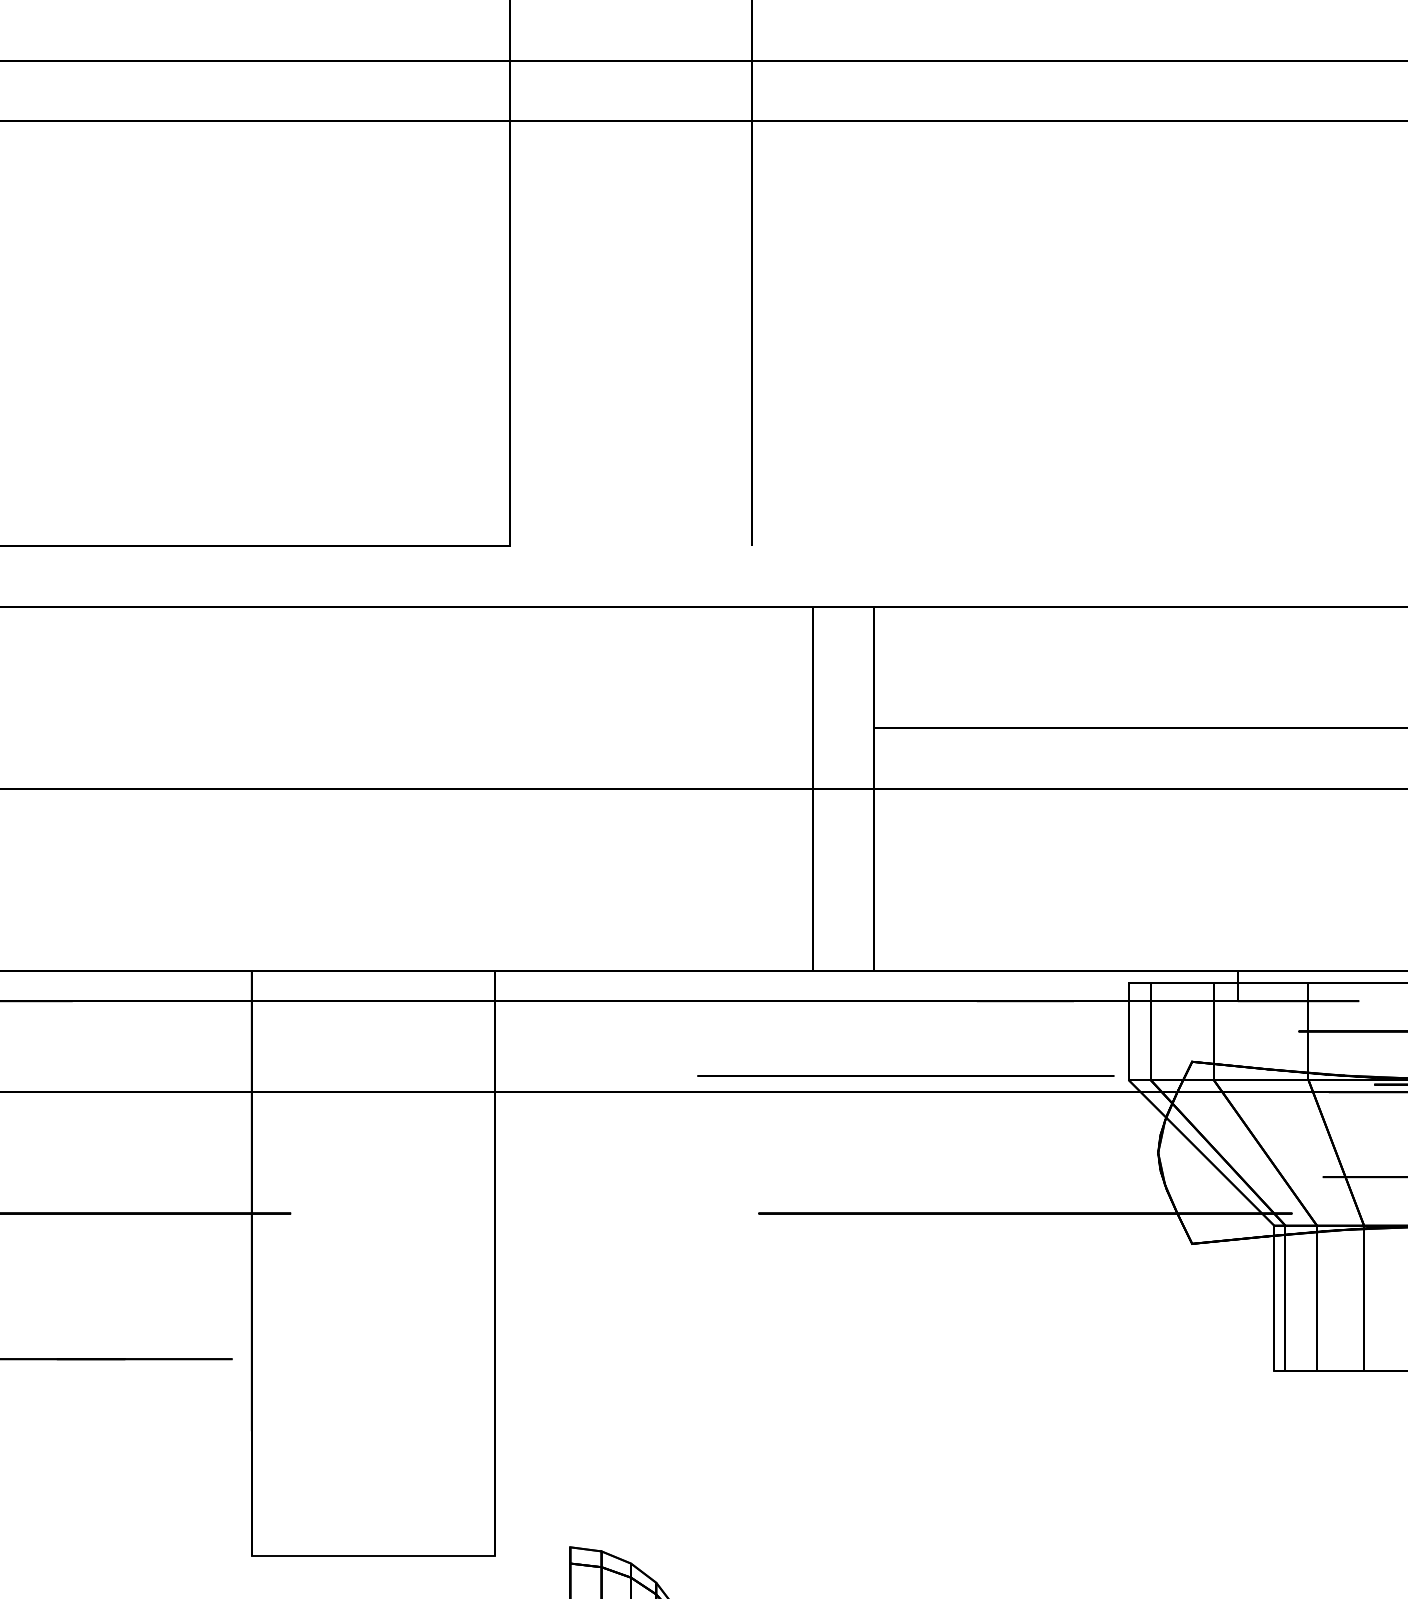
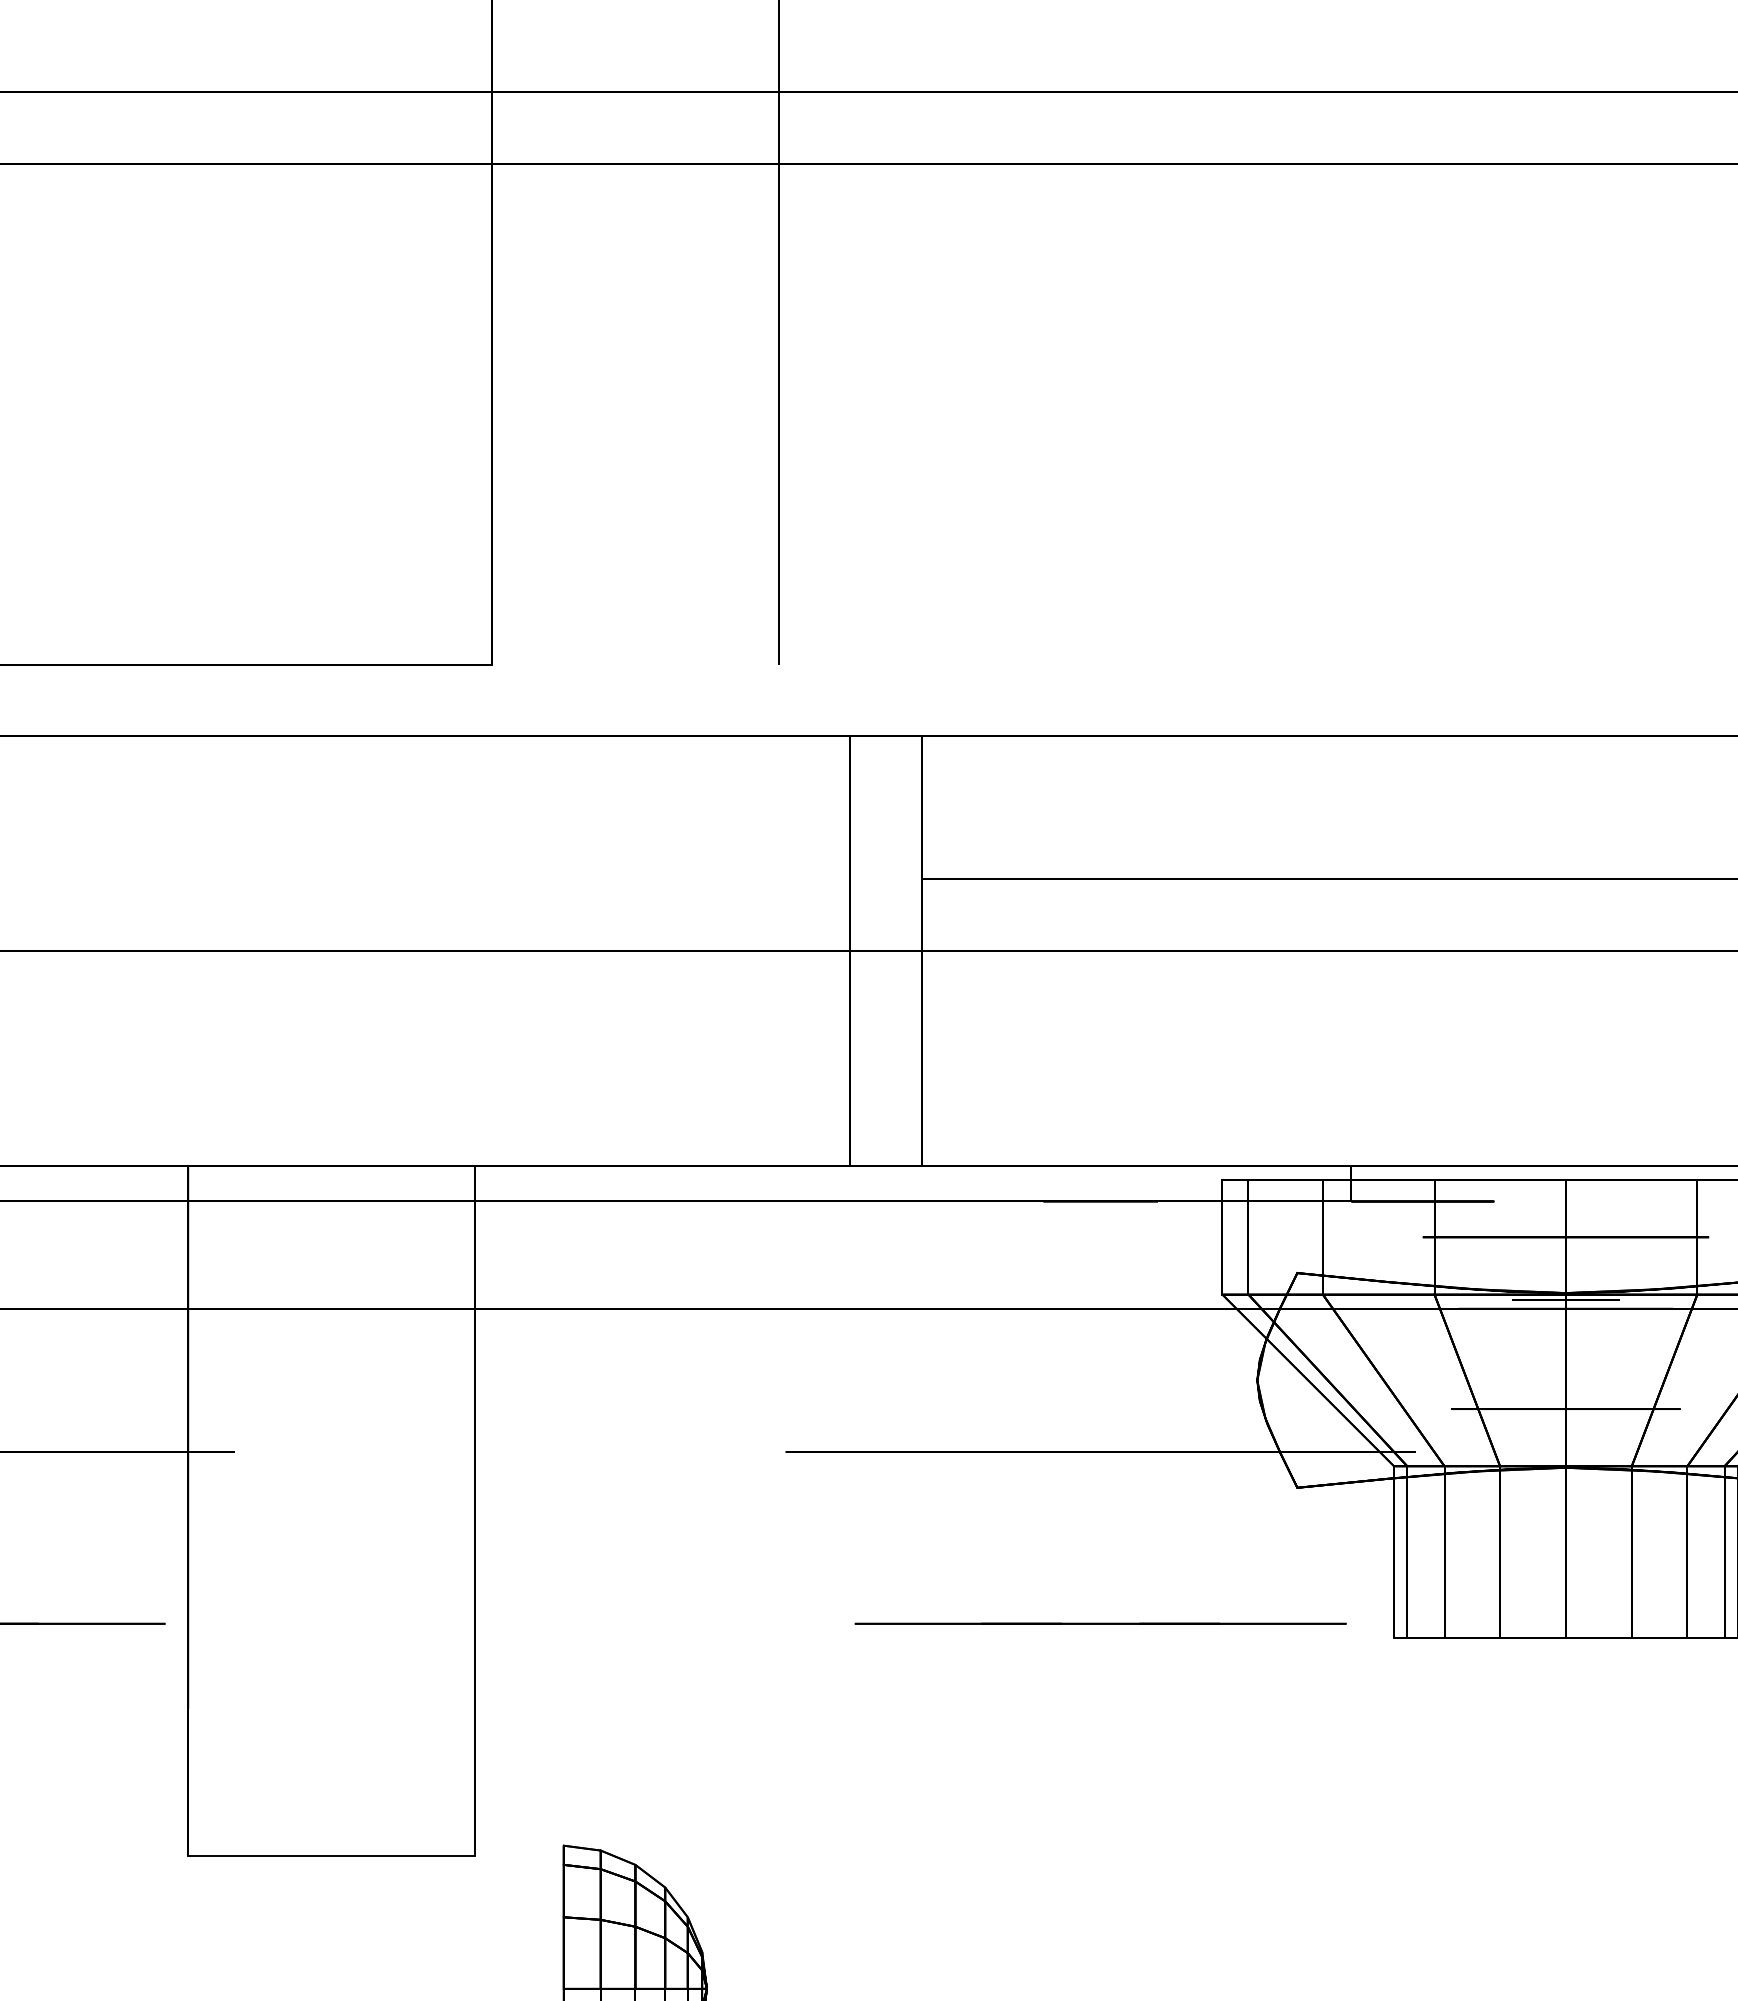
line: (905, 1075) -> (1100, 1623), moved

